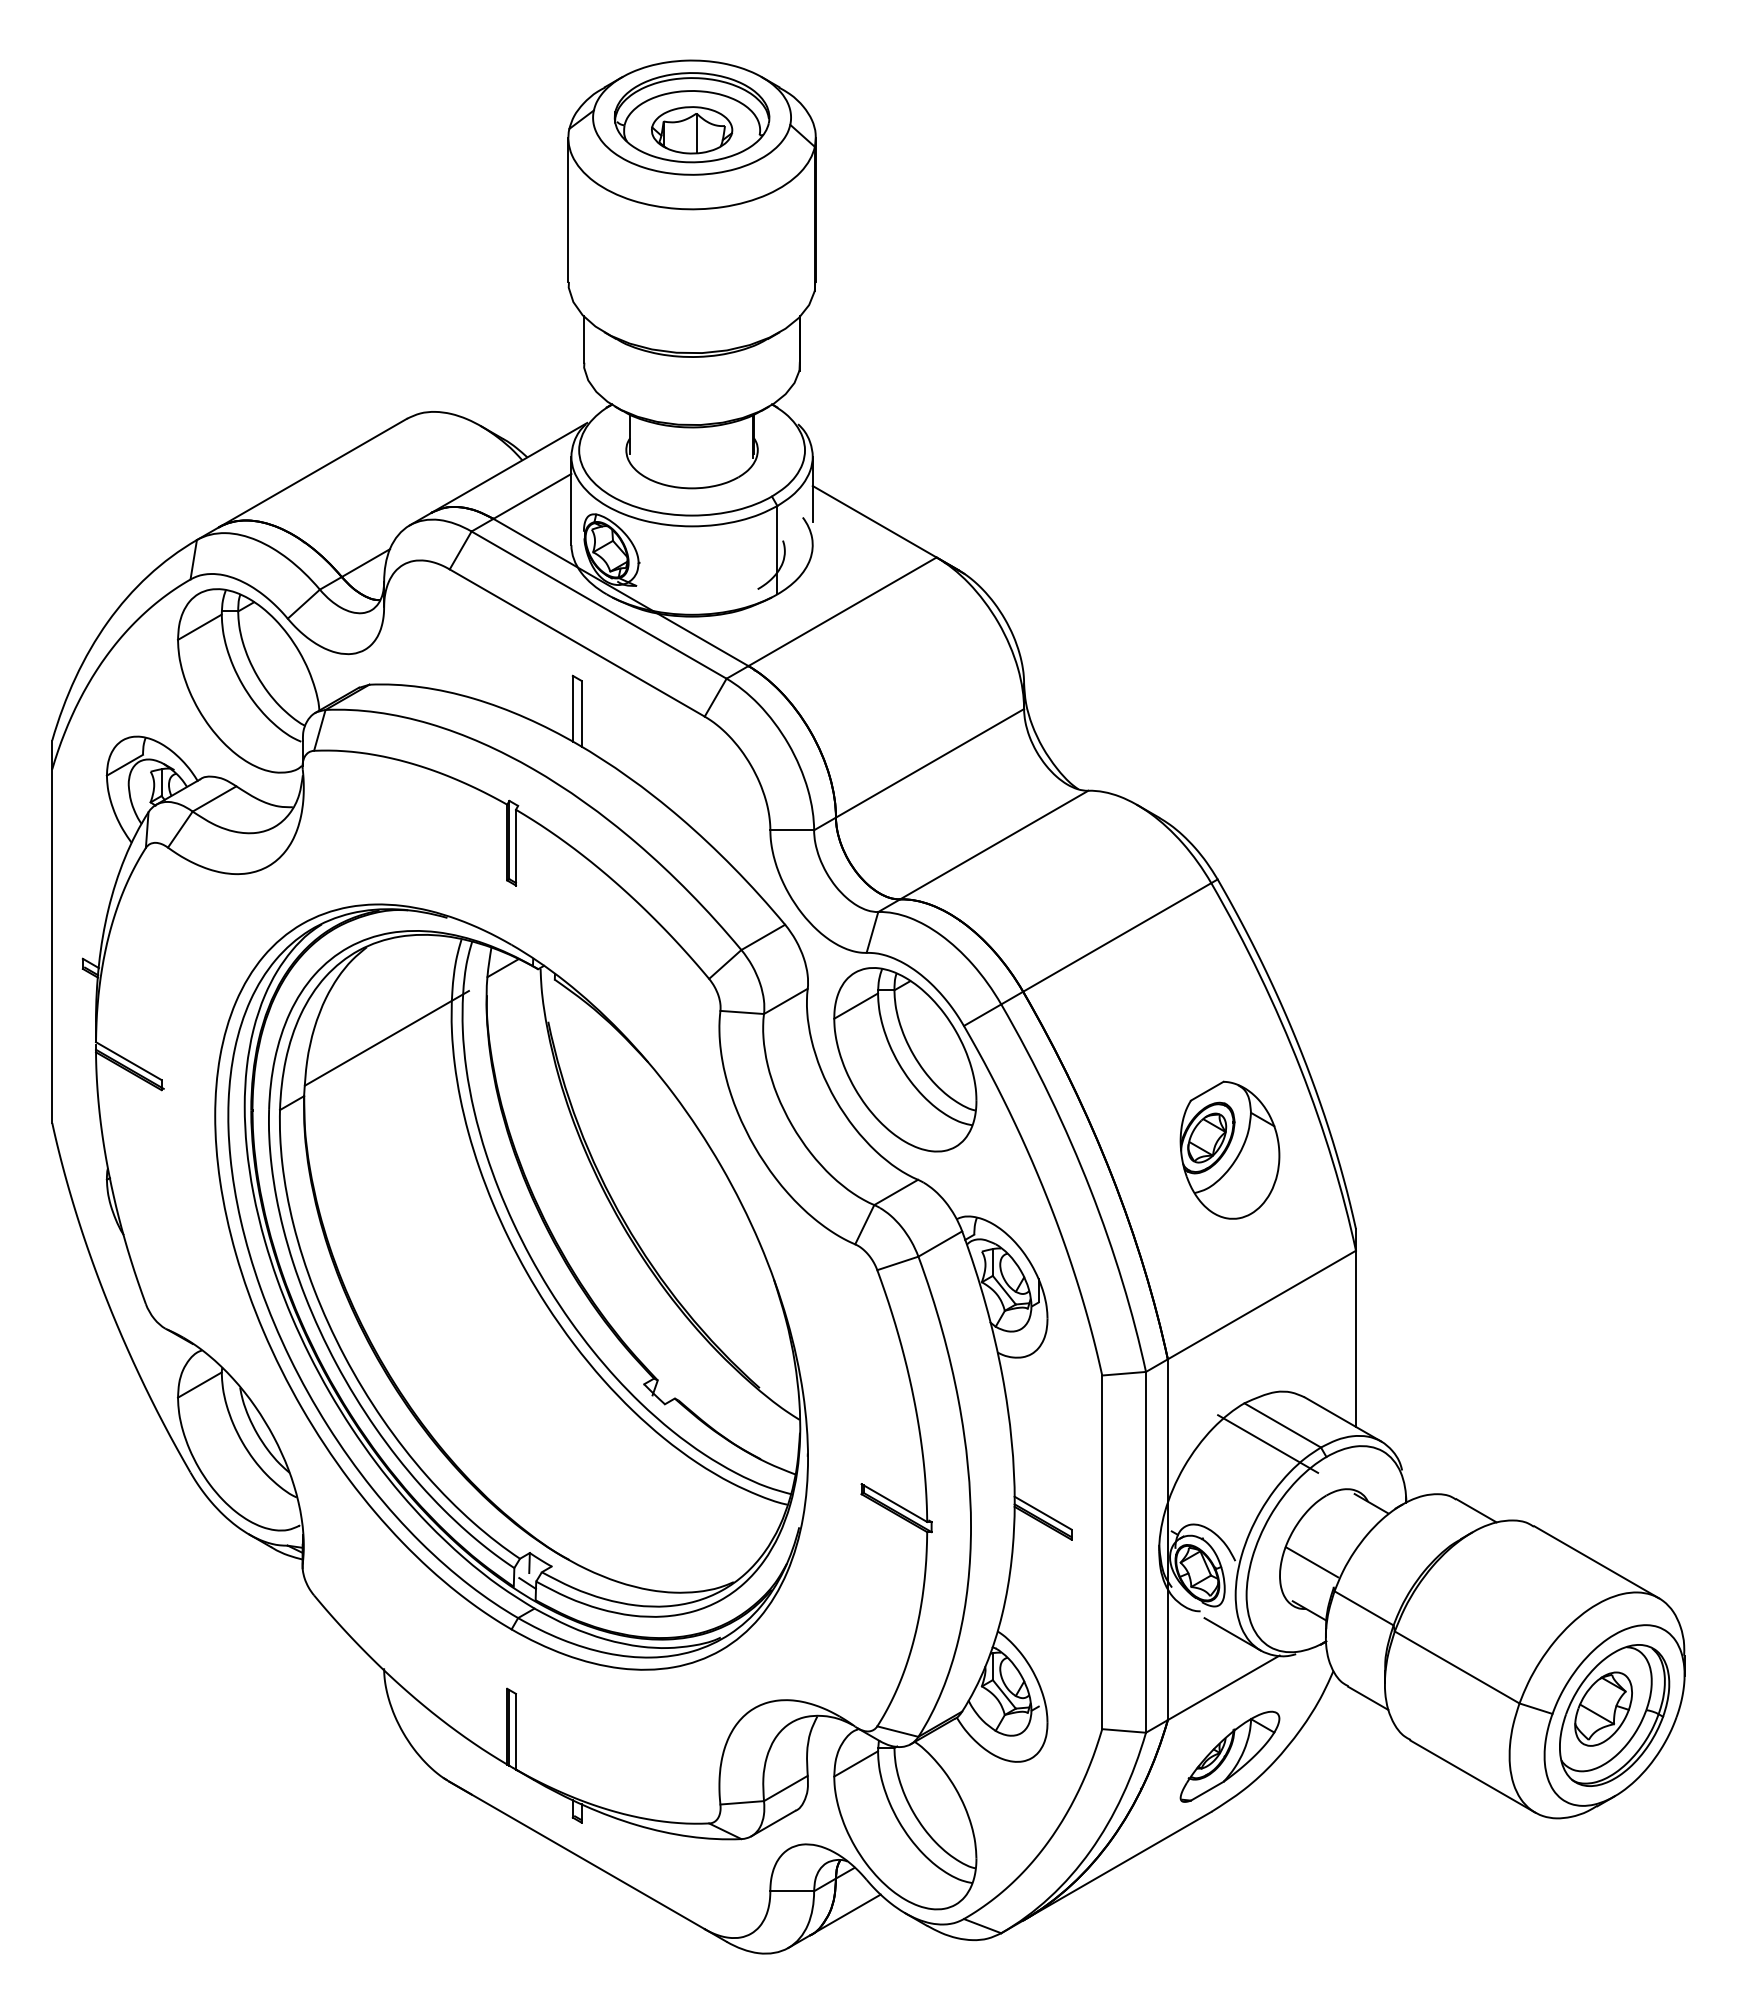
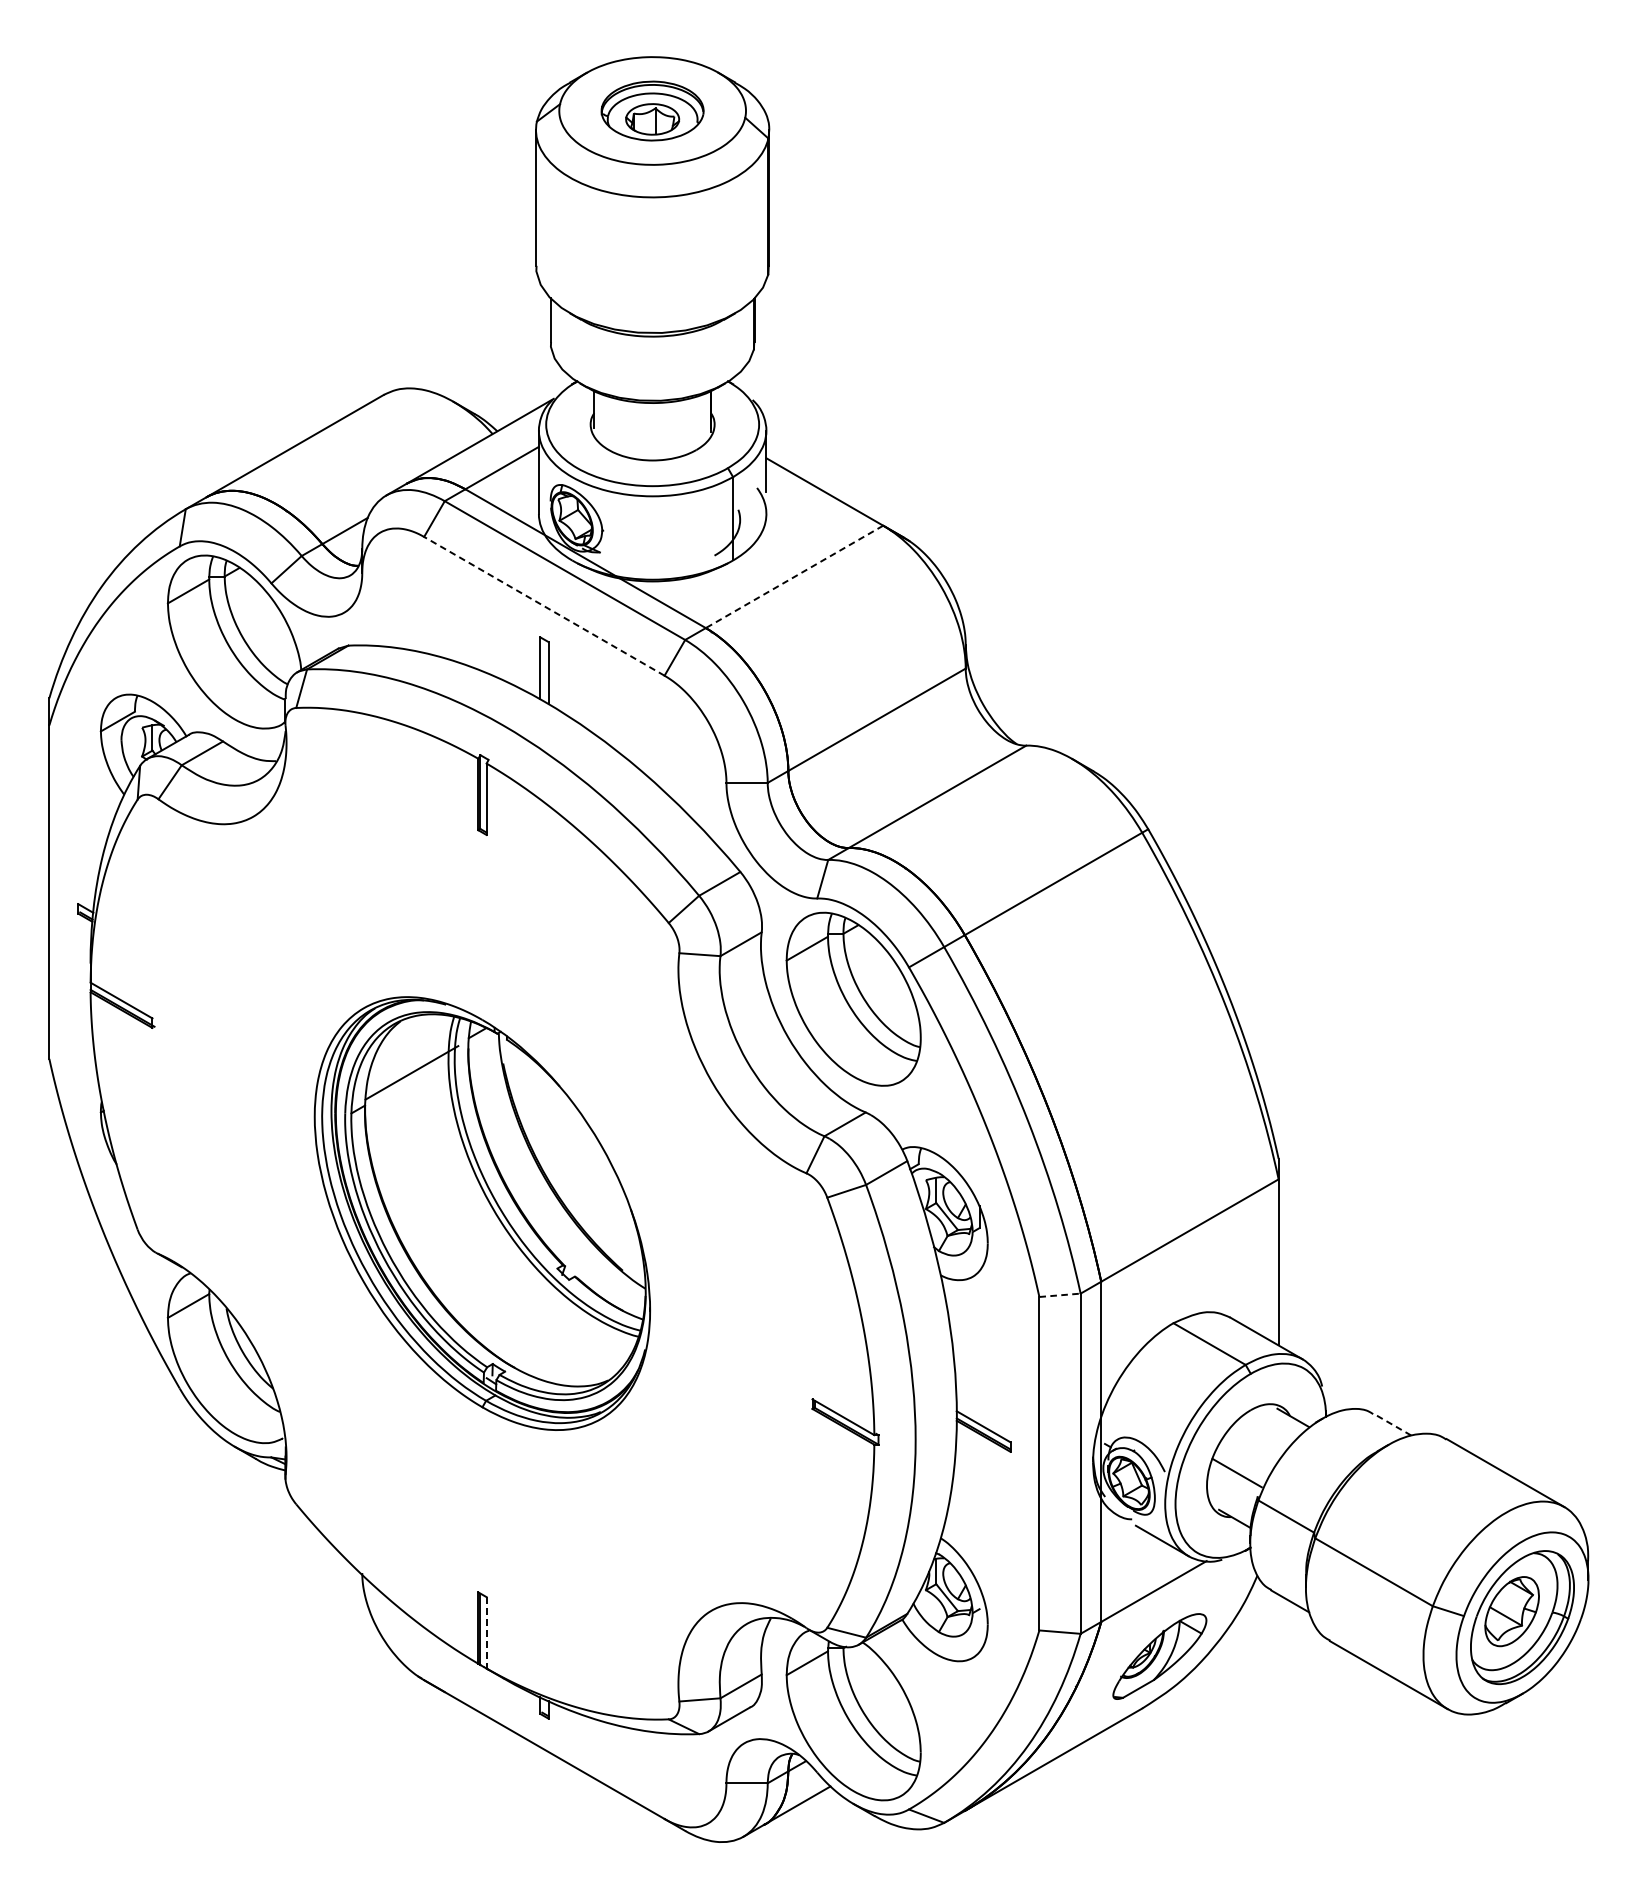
part: (691, 117) -> (652, 110), size x0.7
line: (842, 611) -> (794, 576), solid -> dashed
line: (576, 642) -> (543, 605), solid -> dashed
part: (1229, 1149) -> (1159, 1083), removed
part: (511, 1286) -> (482, 1213), size x0.6
line: (1124, 1373) -> (1060, 1295), solid -> dashed
line: (1268, 1443) -> (1196, 1361), removed
line: (1476, 1510) -> (1392, 1424), solid -> dashed
line: (515, 1731) -> (486, 1632), solid -> dashed

